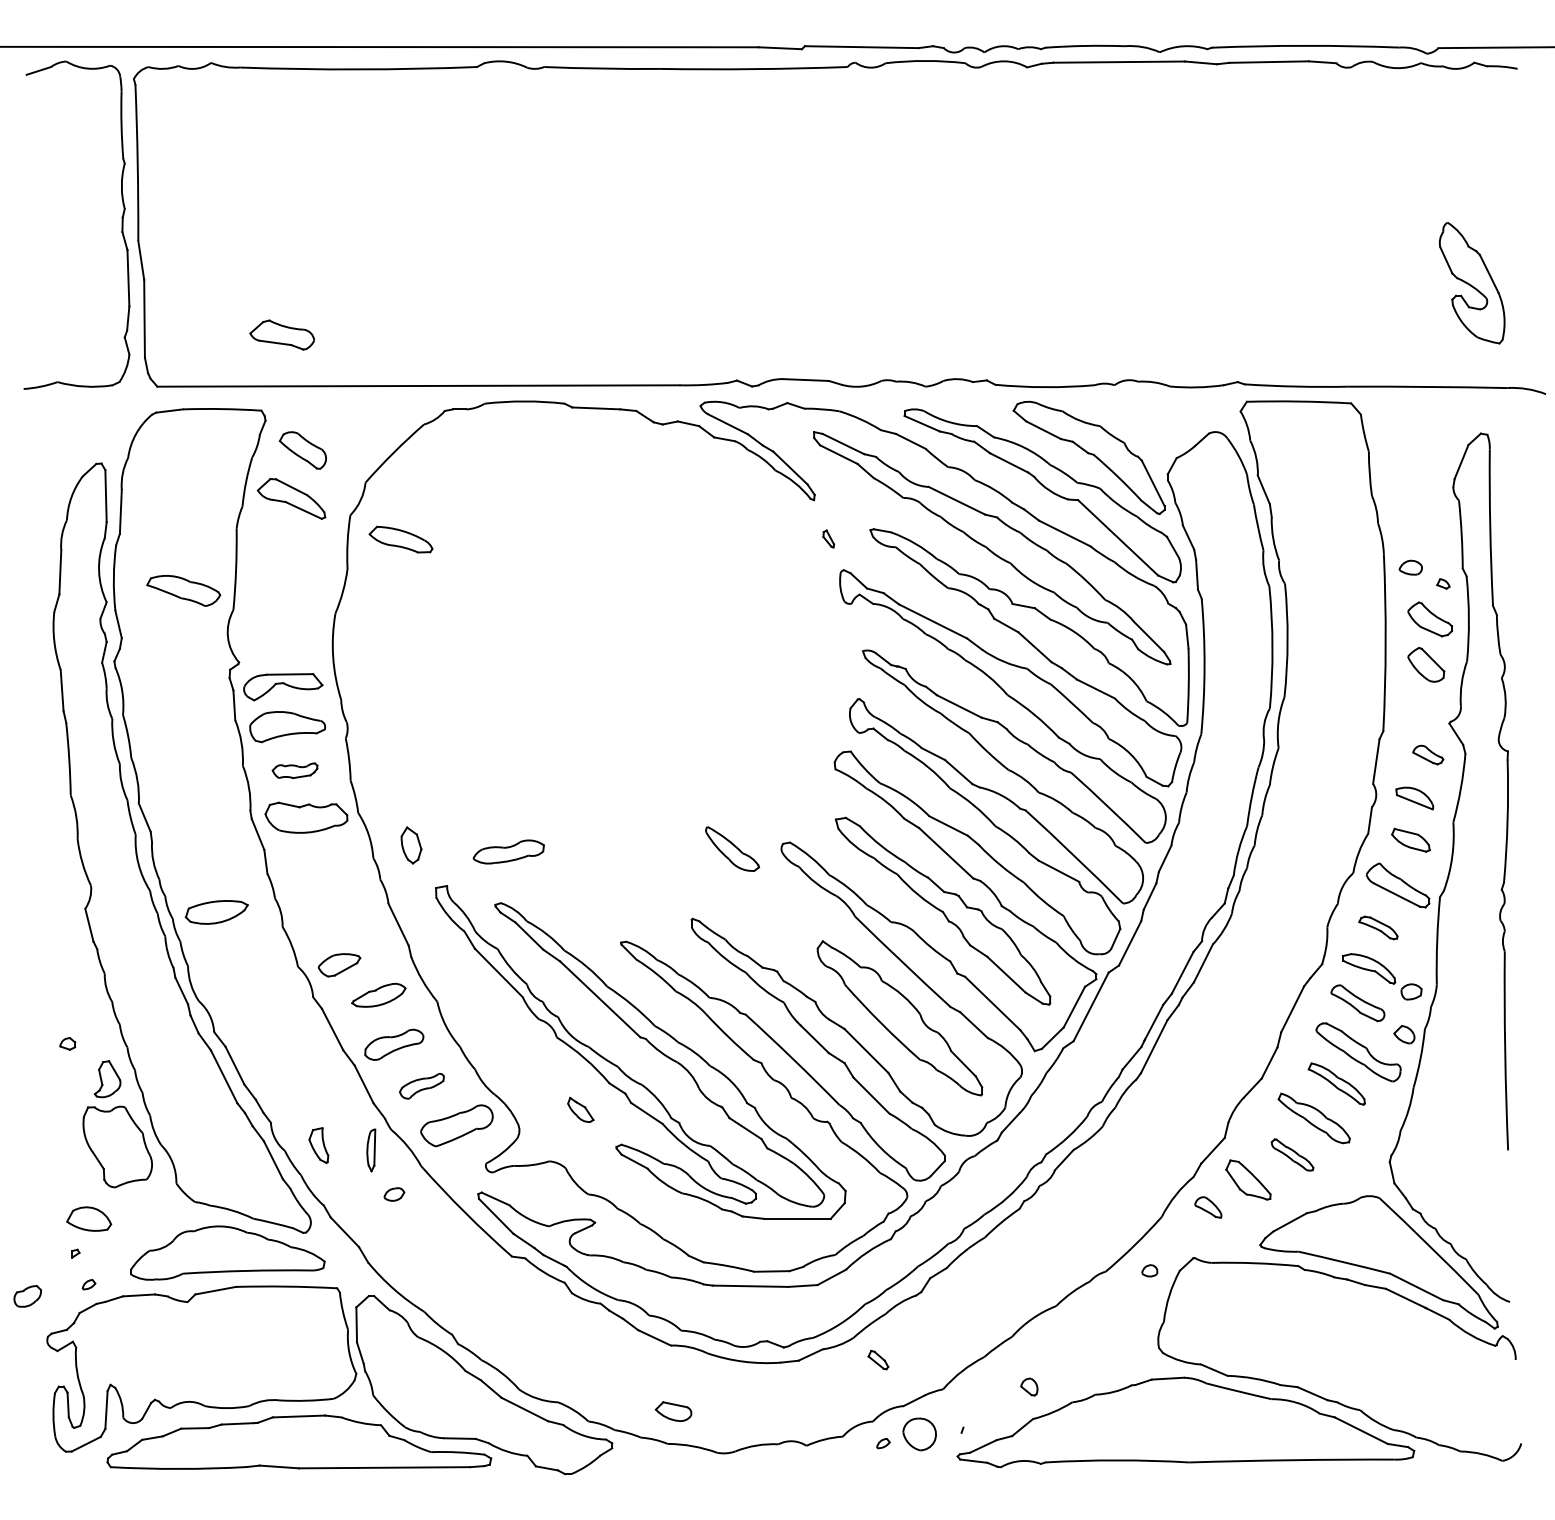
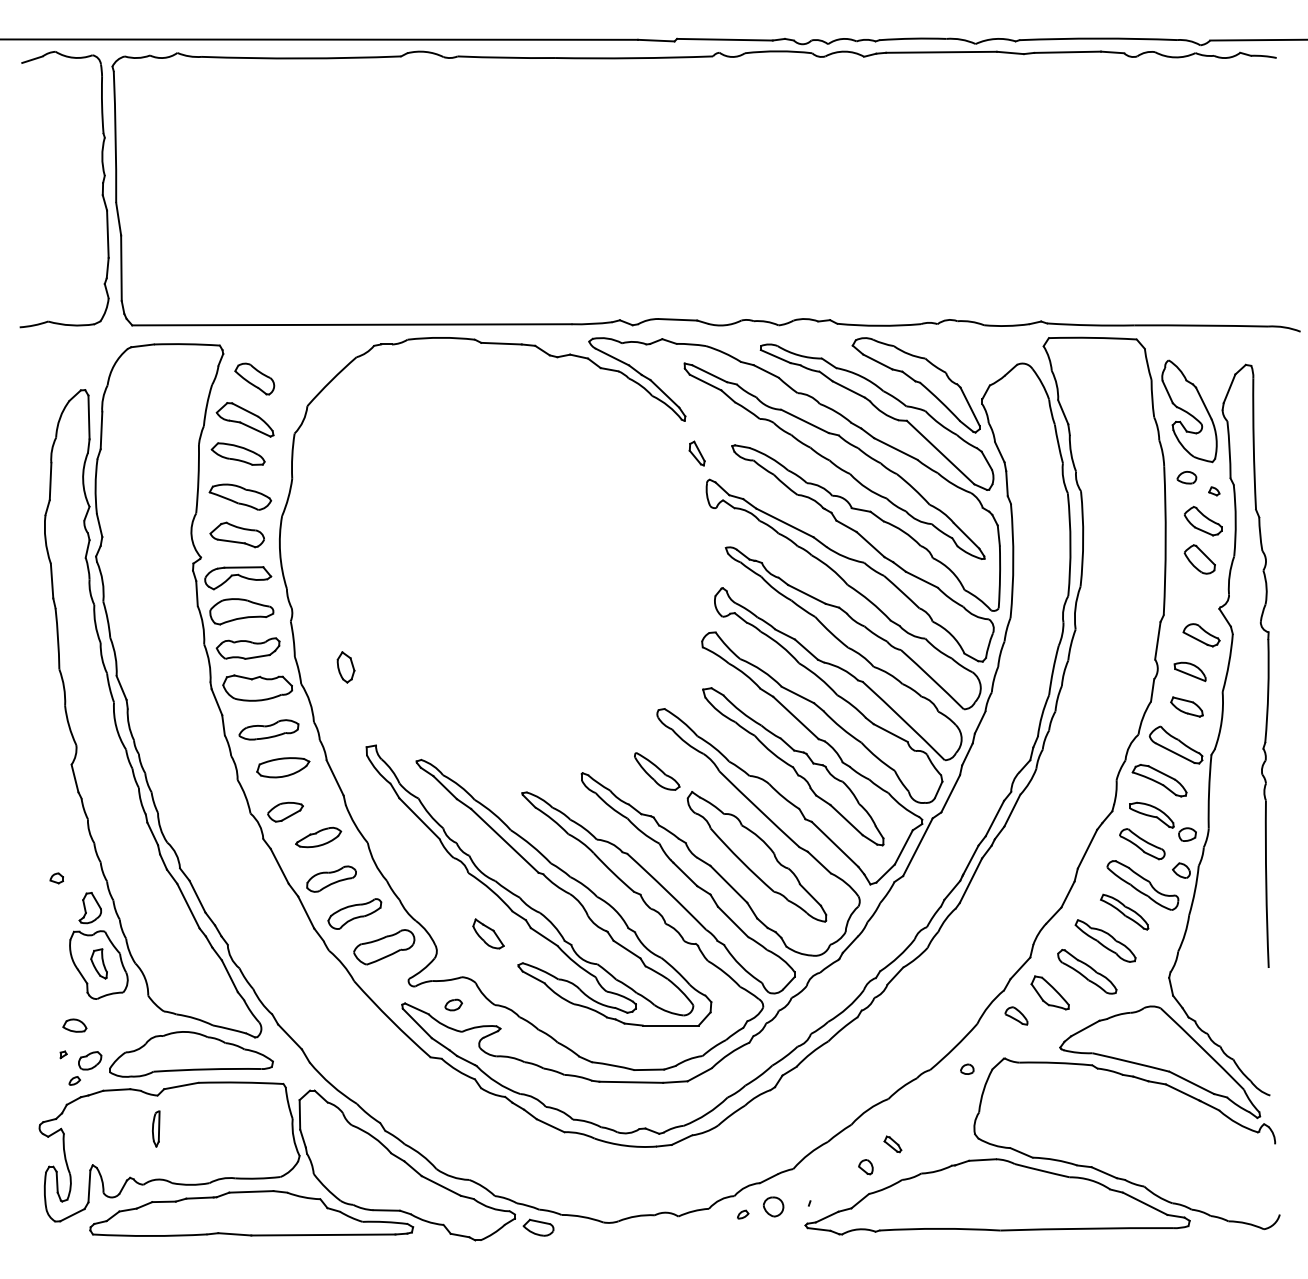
part: (1472, 283) -> (1189, 411), moved
part: (281, 334) -> (236, 534), moved
part: (400, 538) -> (237, 453), moved
part: (828, 538) -> (696, 453), size x1.67
part: (183, 590) -> (240, 496), moved
part: (1428, 755) -> (1201, 635), size x1.43
part: (294, 770) -> (247, 648), size x1.67
part: (410, 845) -> (345, 667), moved
part: (732, 849) -> (657, 771), moved
part: (508, 851) -> (268, 729), moved
part: (217, 912) -> (283, 767), moved
part: (1378, 927) -> (1159, 780), size x1.67
part: (421, 1085) -> (354, 913), size x1.43
part: (580, 1109) -> (488, 933), size x1.43
part: (318, 1145) -> (98, 963), moved
part: (371, 1149) -> (156, 1128), moved
part: (1292, 1154) -> (1087, 971), size x1.67
part: (394, 1193) -> (453, 1004), moved
part: (88, 1218) -> (74, 1025), size x0.62
part: (28, 1296) -> (90, 1060), moved
part: (877, 1360) -> (892, 1144), moved
part: (673, 1411) -> (538, 1227), moved
part: (919, 1433) -> (773, 1206), size x0.71

